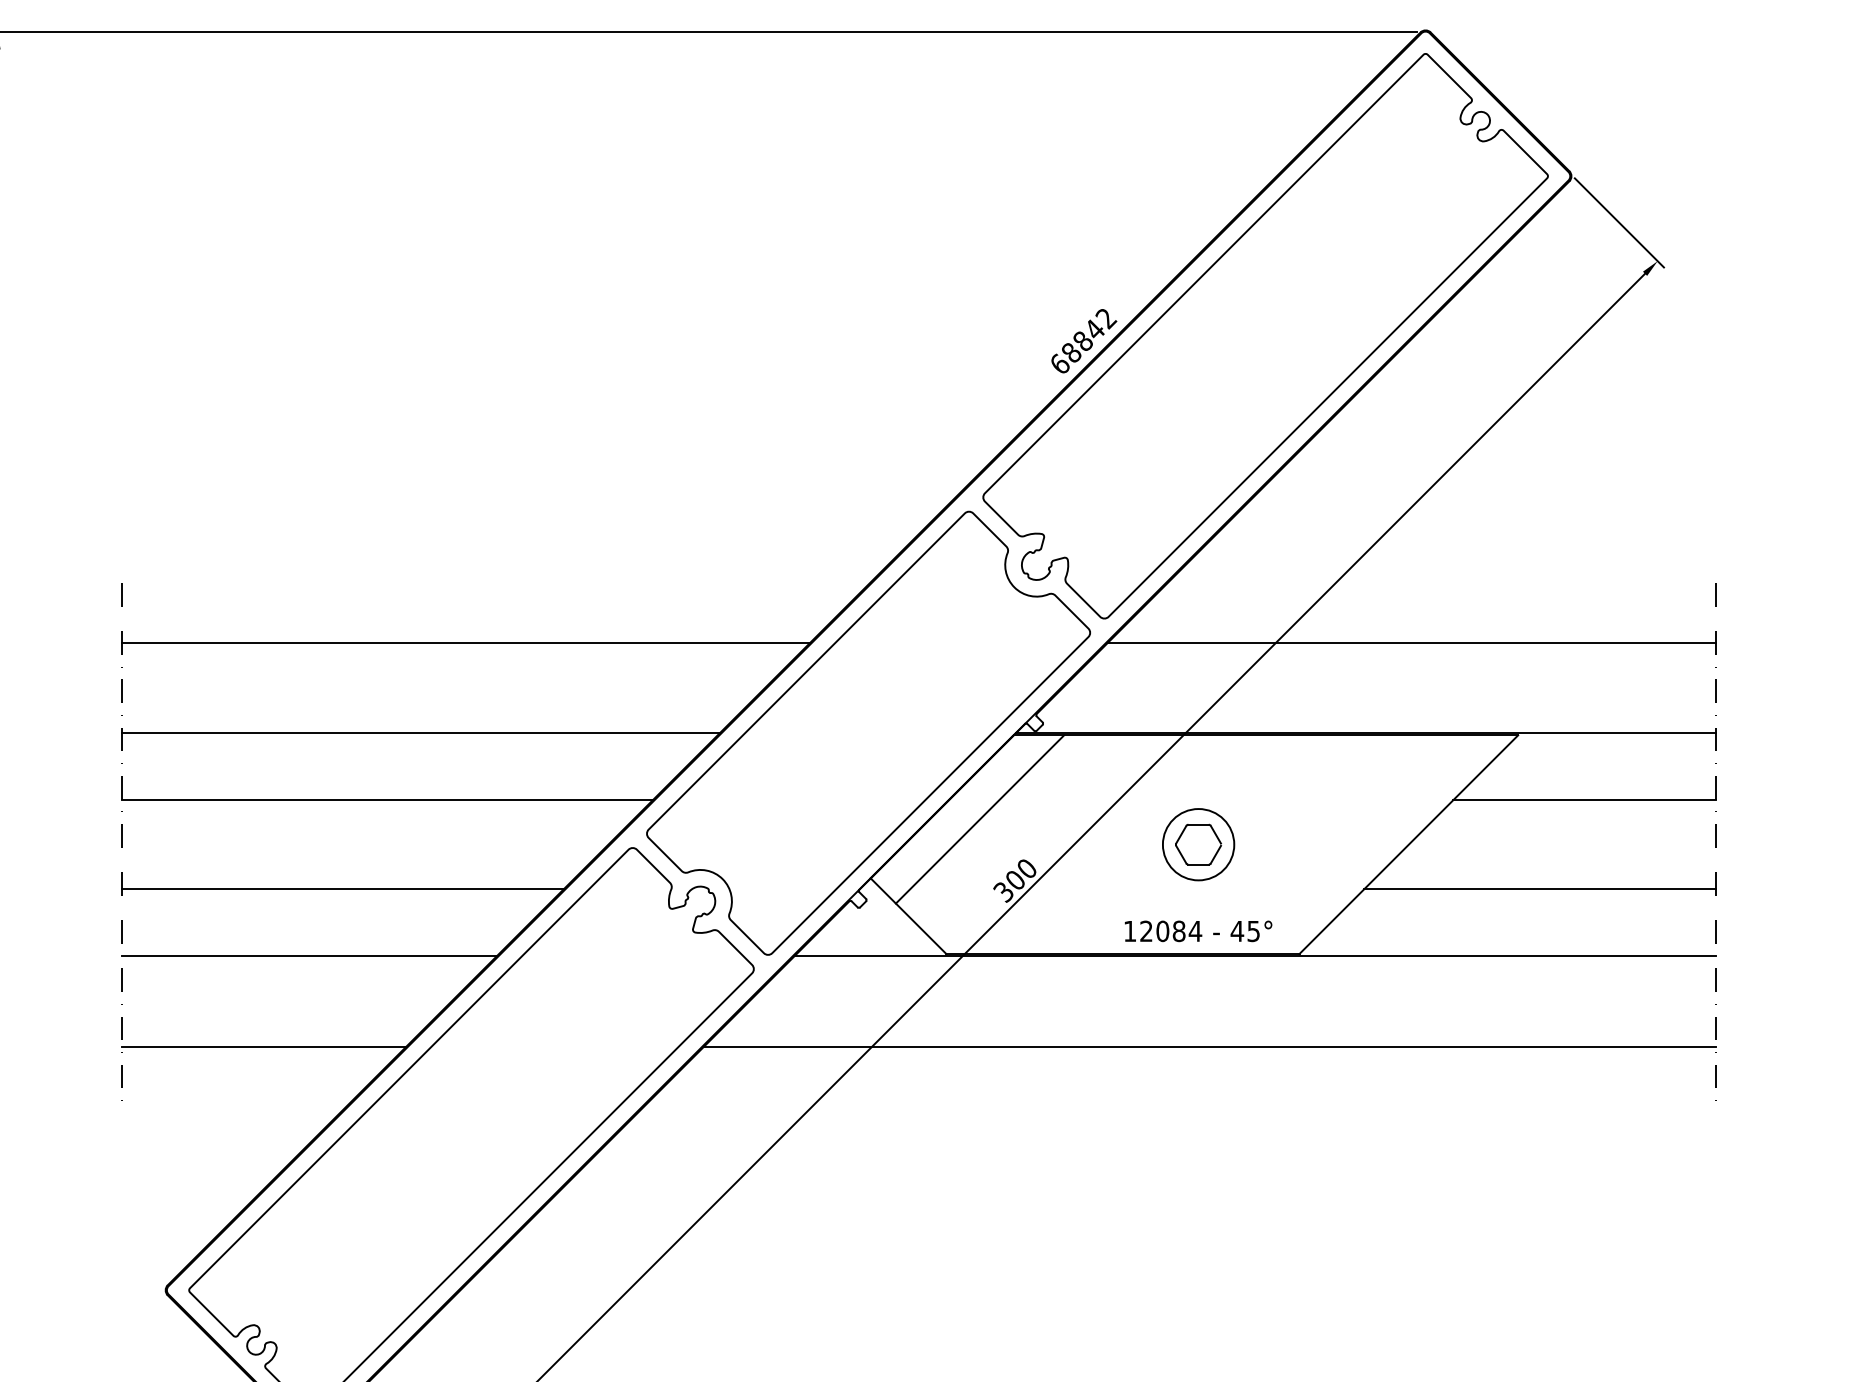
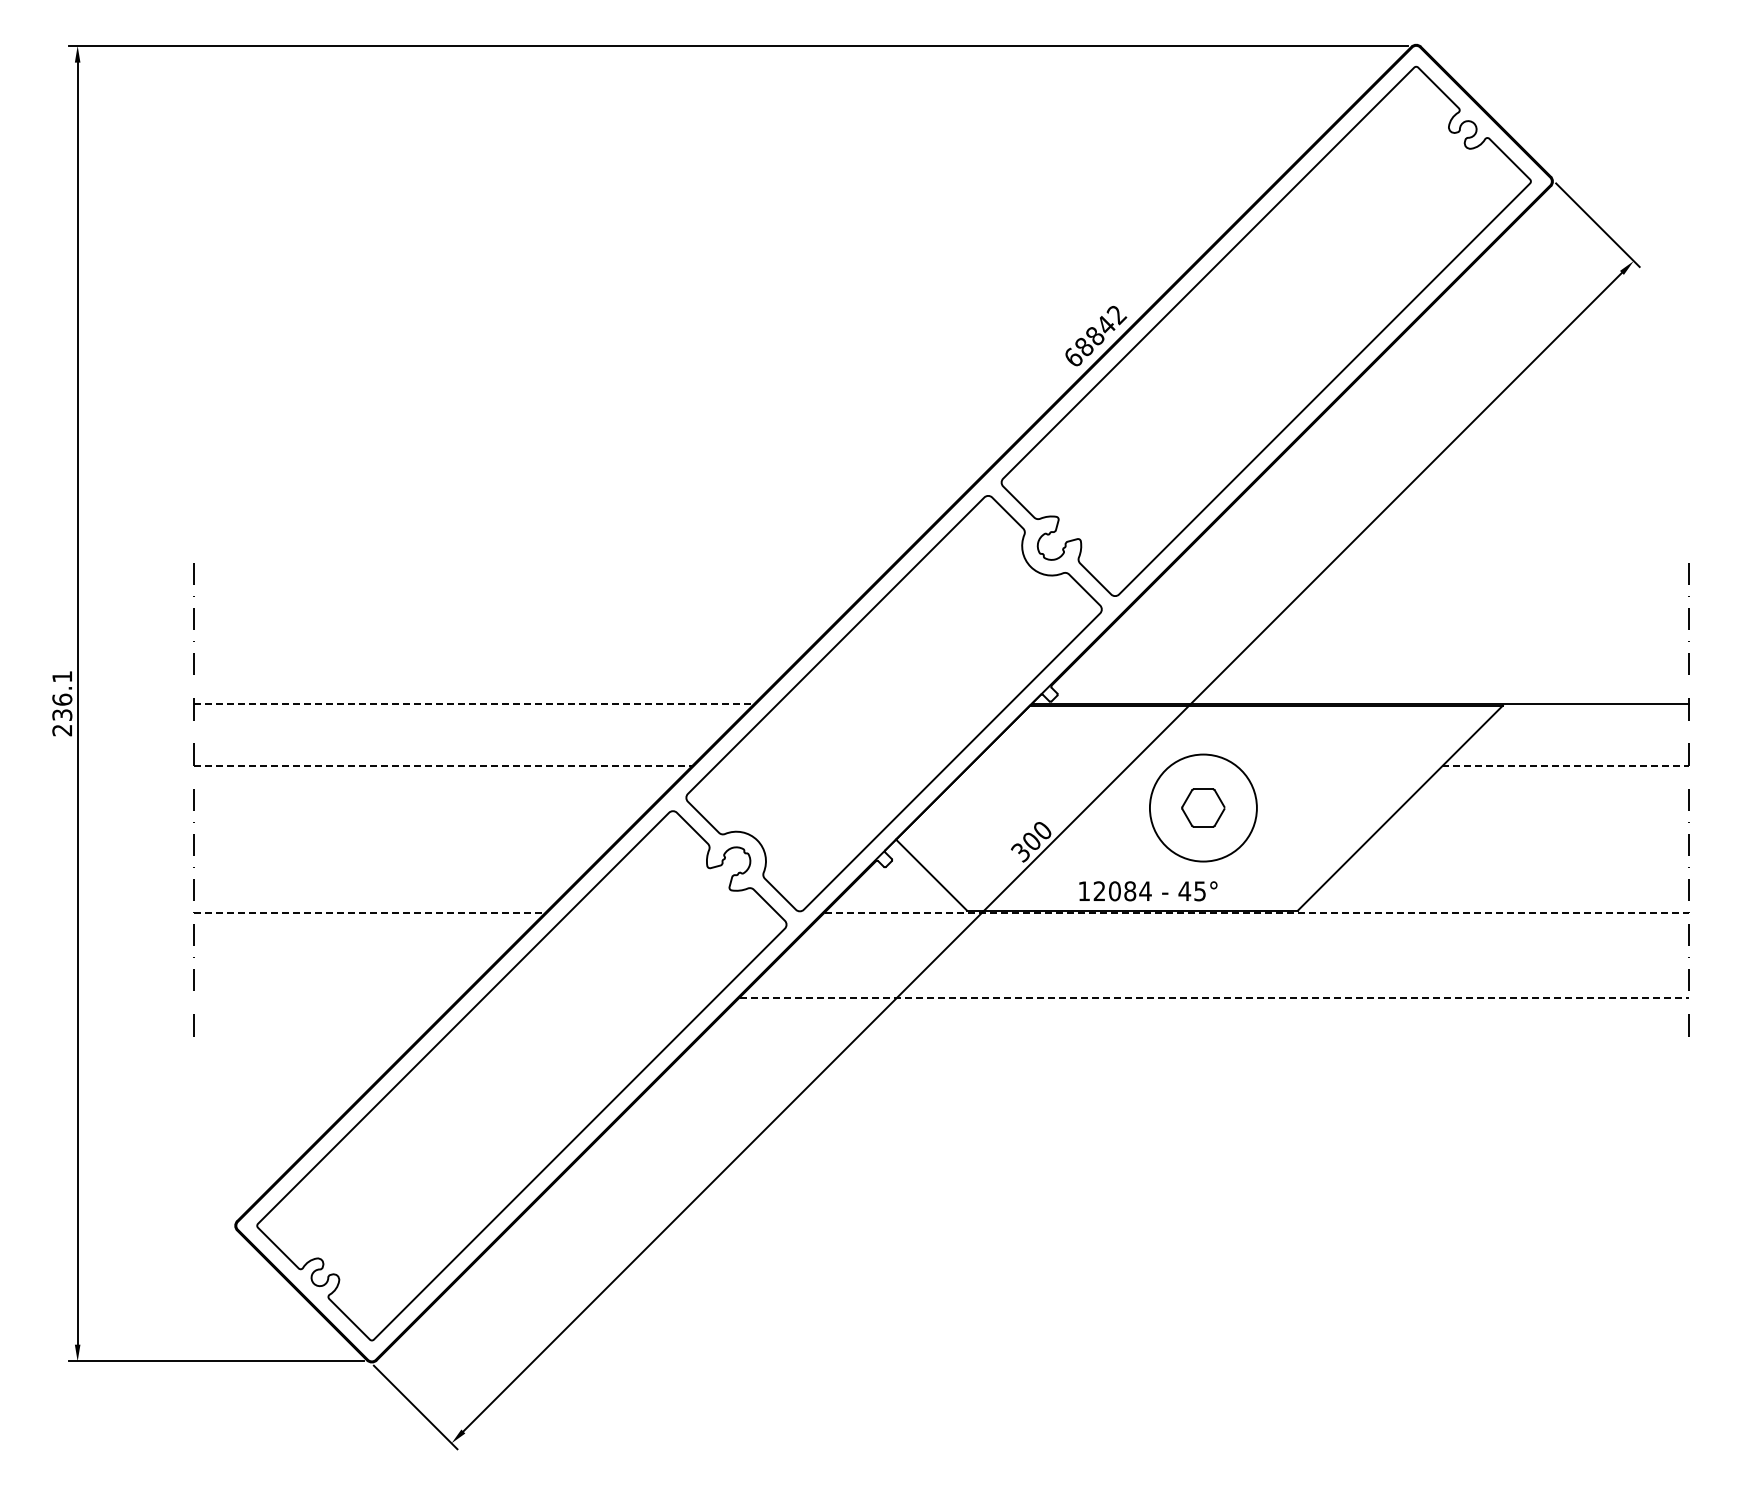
line: (465, 642) -> (516, 618), removed
line: (1412, 642) -> (1403, 618), removed
line: (420, 733) -> (474, 703), solid -> dashed
line: (387, 800) -> (443, 766), solid -> dashed
line: (1585, 800) -> (1566, 766), solid -> dashed
line: (979, 819) -> (998, 784), removed
circle: (1198, 844) -> (1203, 807), size x1.6
line: (343, 888) -> (401, 849), removed
line: (1540, 888) -> (1523, 849), removed
text: (1198, 931) -> (1148, 891), moved
line: (308, 956) -> (369, 912), solid -> dashed
line: (1256, 956) -> (1257, 912), solid -> dashed
line: (264, 1046) -> (327, 997), removed
line: (1210, 1046) -> (1214, 997), solid -> dashed

